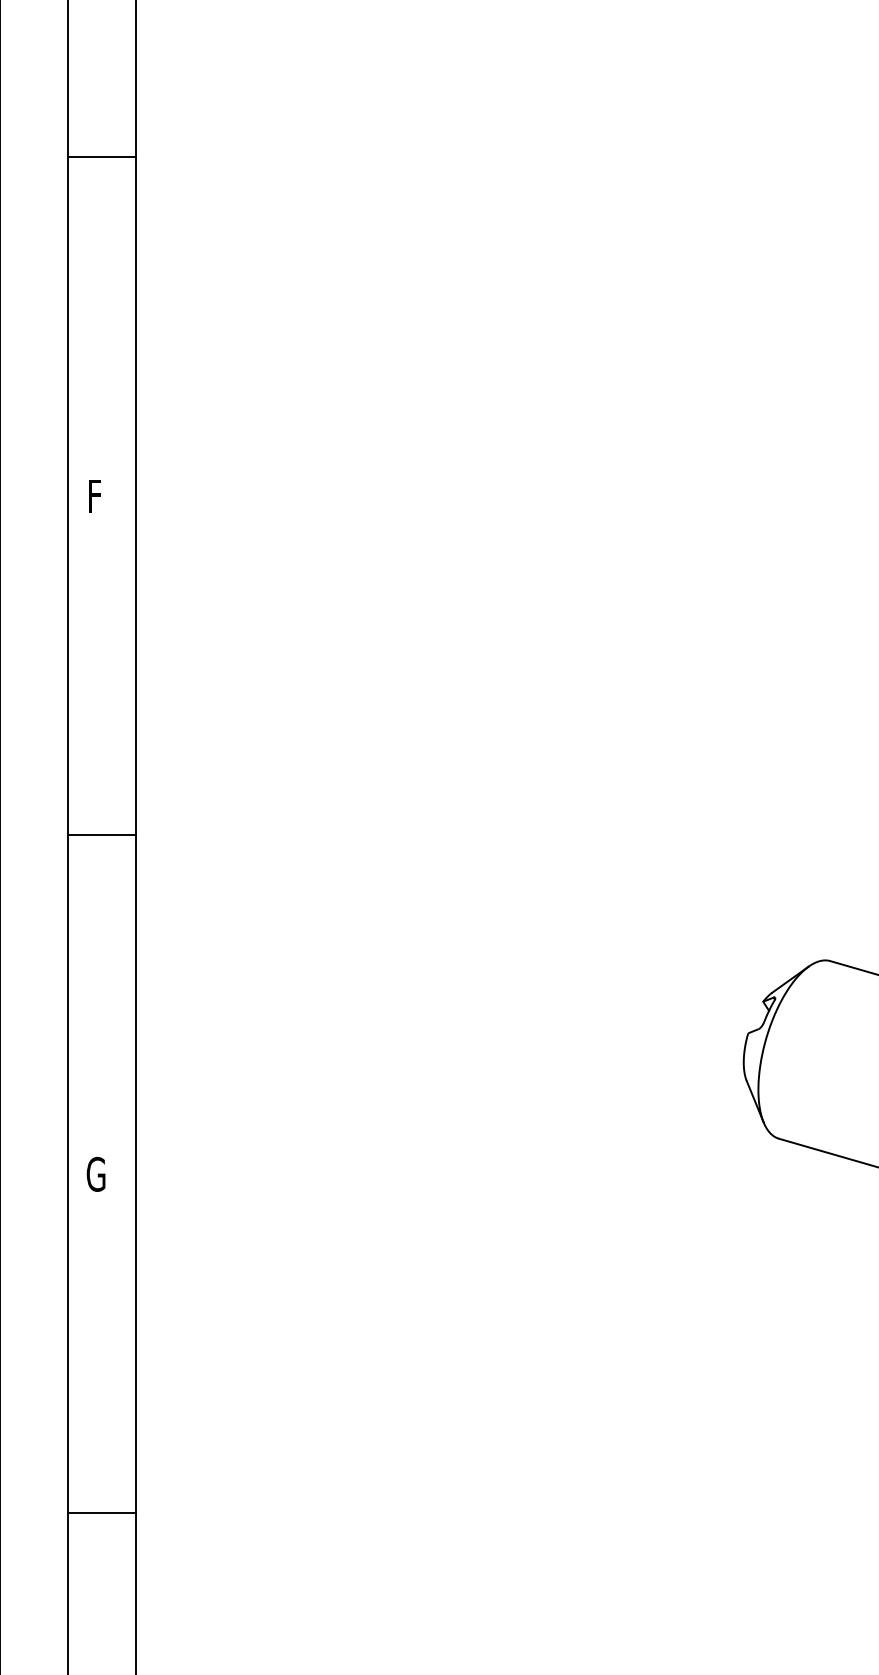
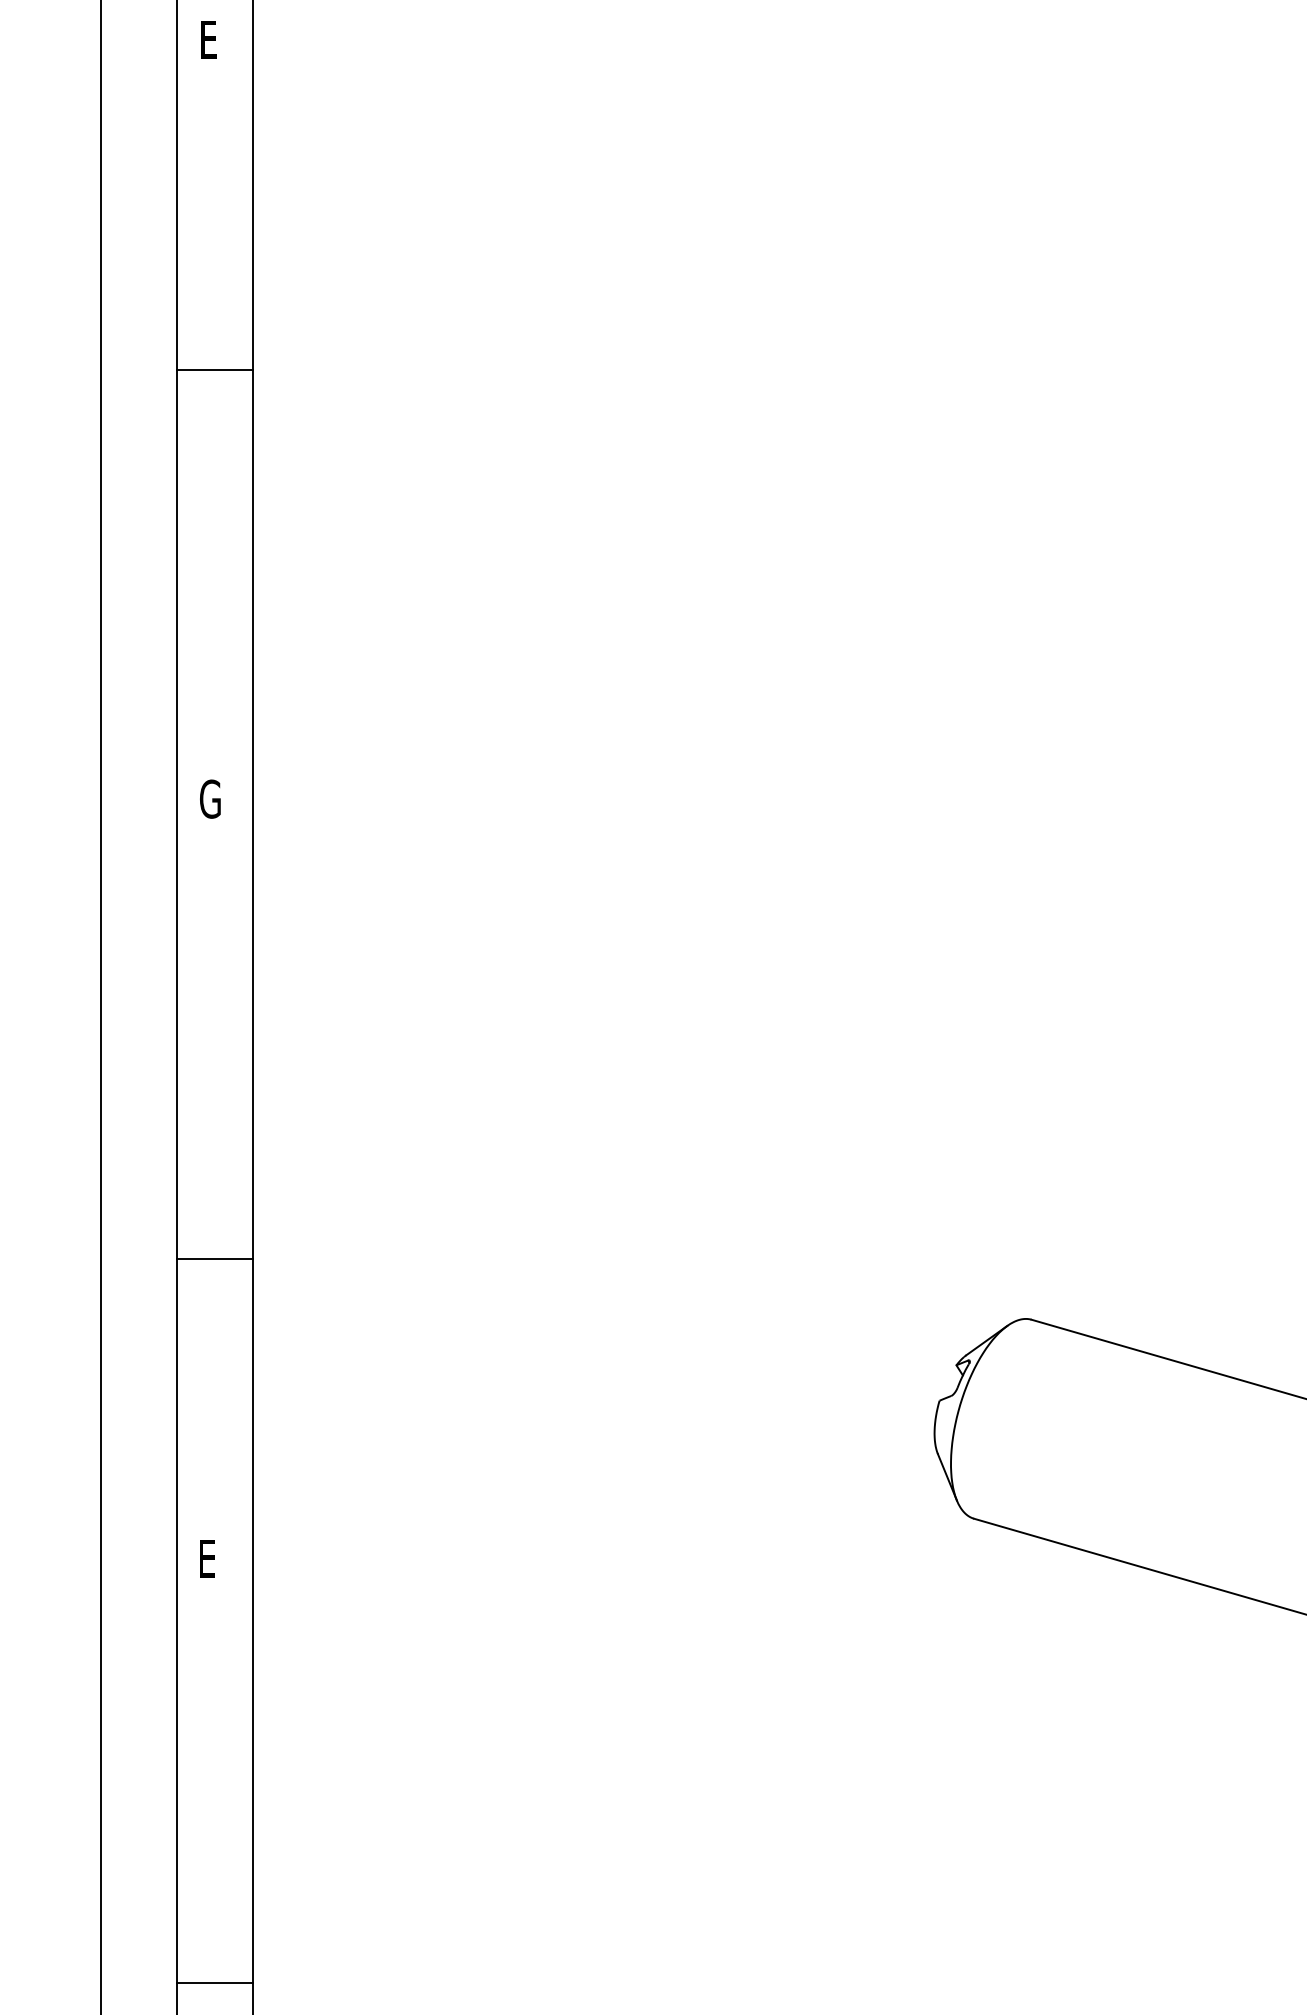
line: (101, 157) -> (215, 370), moved
text: (97, 495) -> (210, 798), F -> G
line: (101, 835) -> (215, 1258), moved
text: (95, 1174) -> (208, 1558), G -> E
line: (101, 1513) -> (215, 1983), moved

